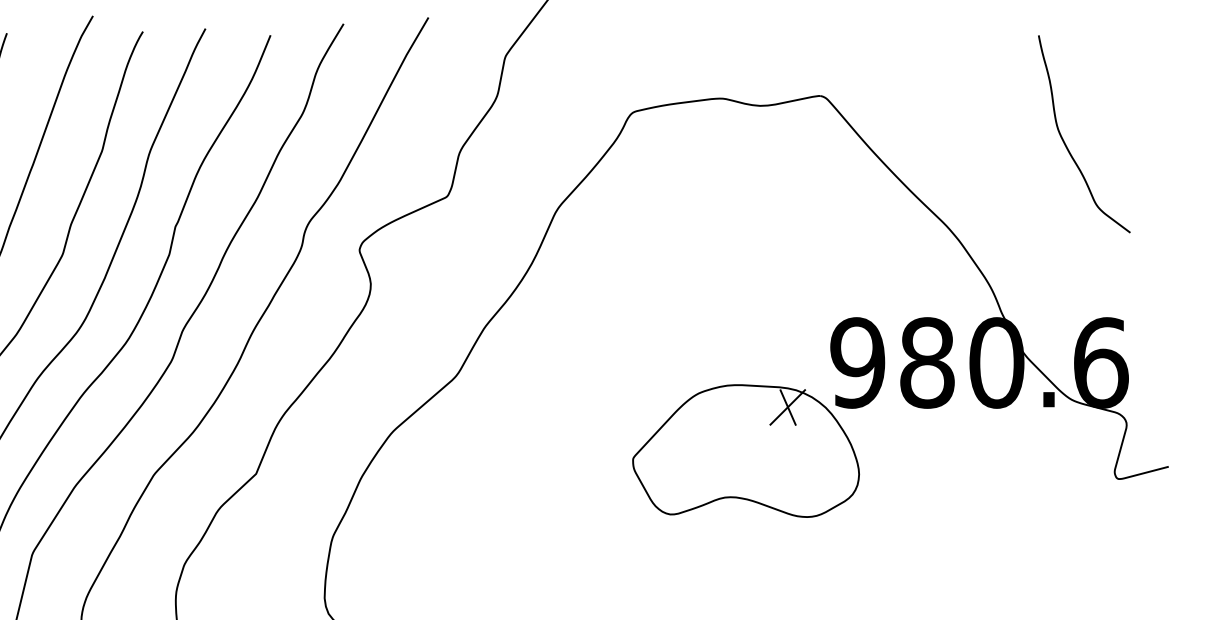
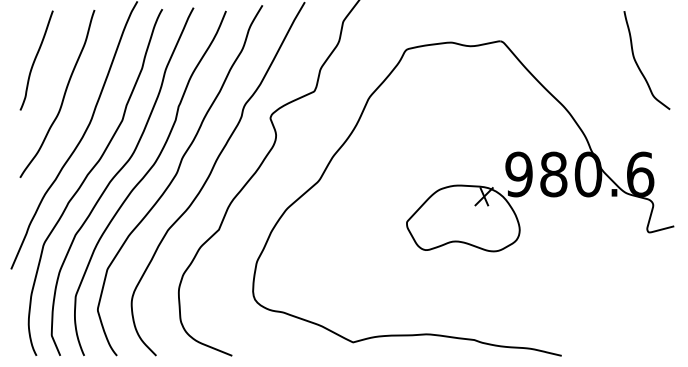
curve: (1067, 142) -> (638, 64), moved

